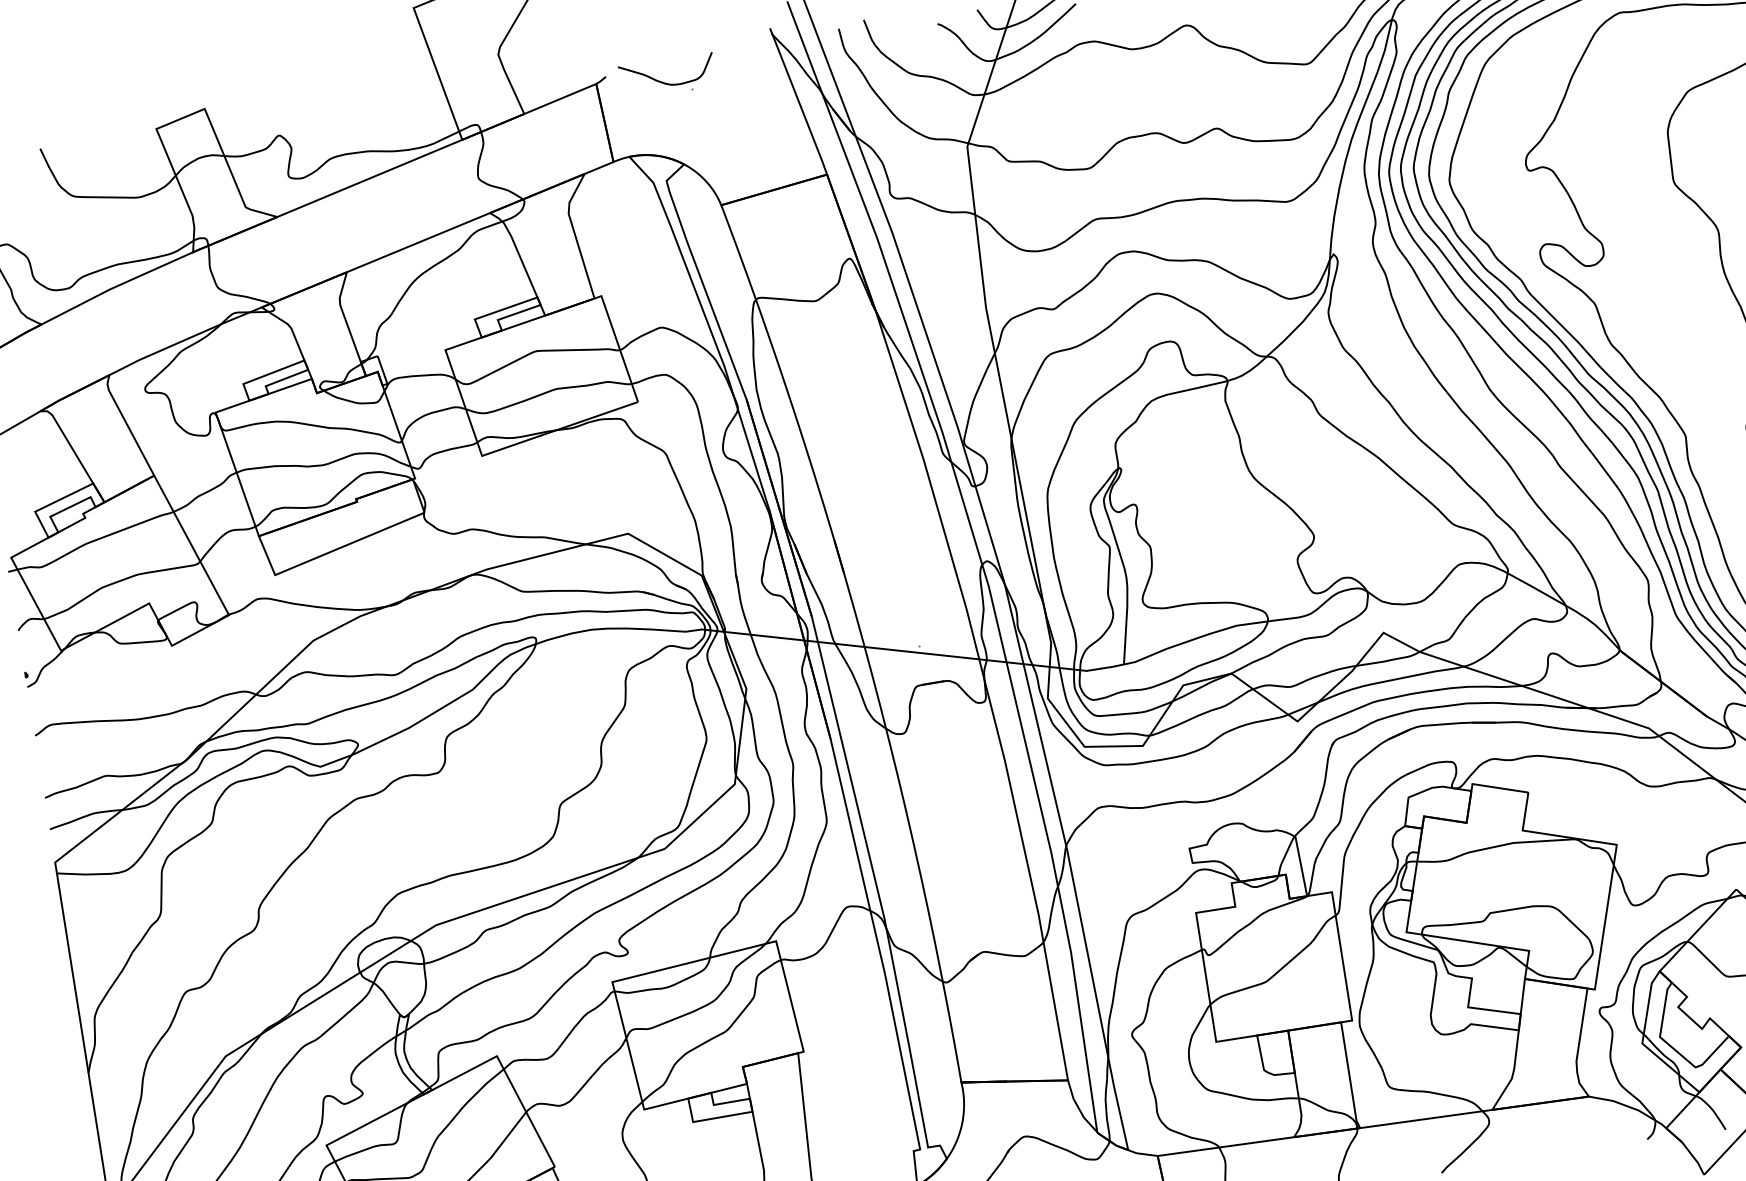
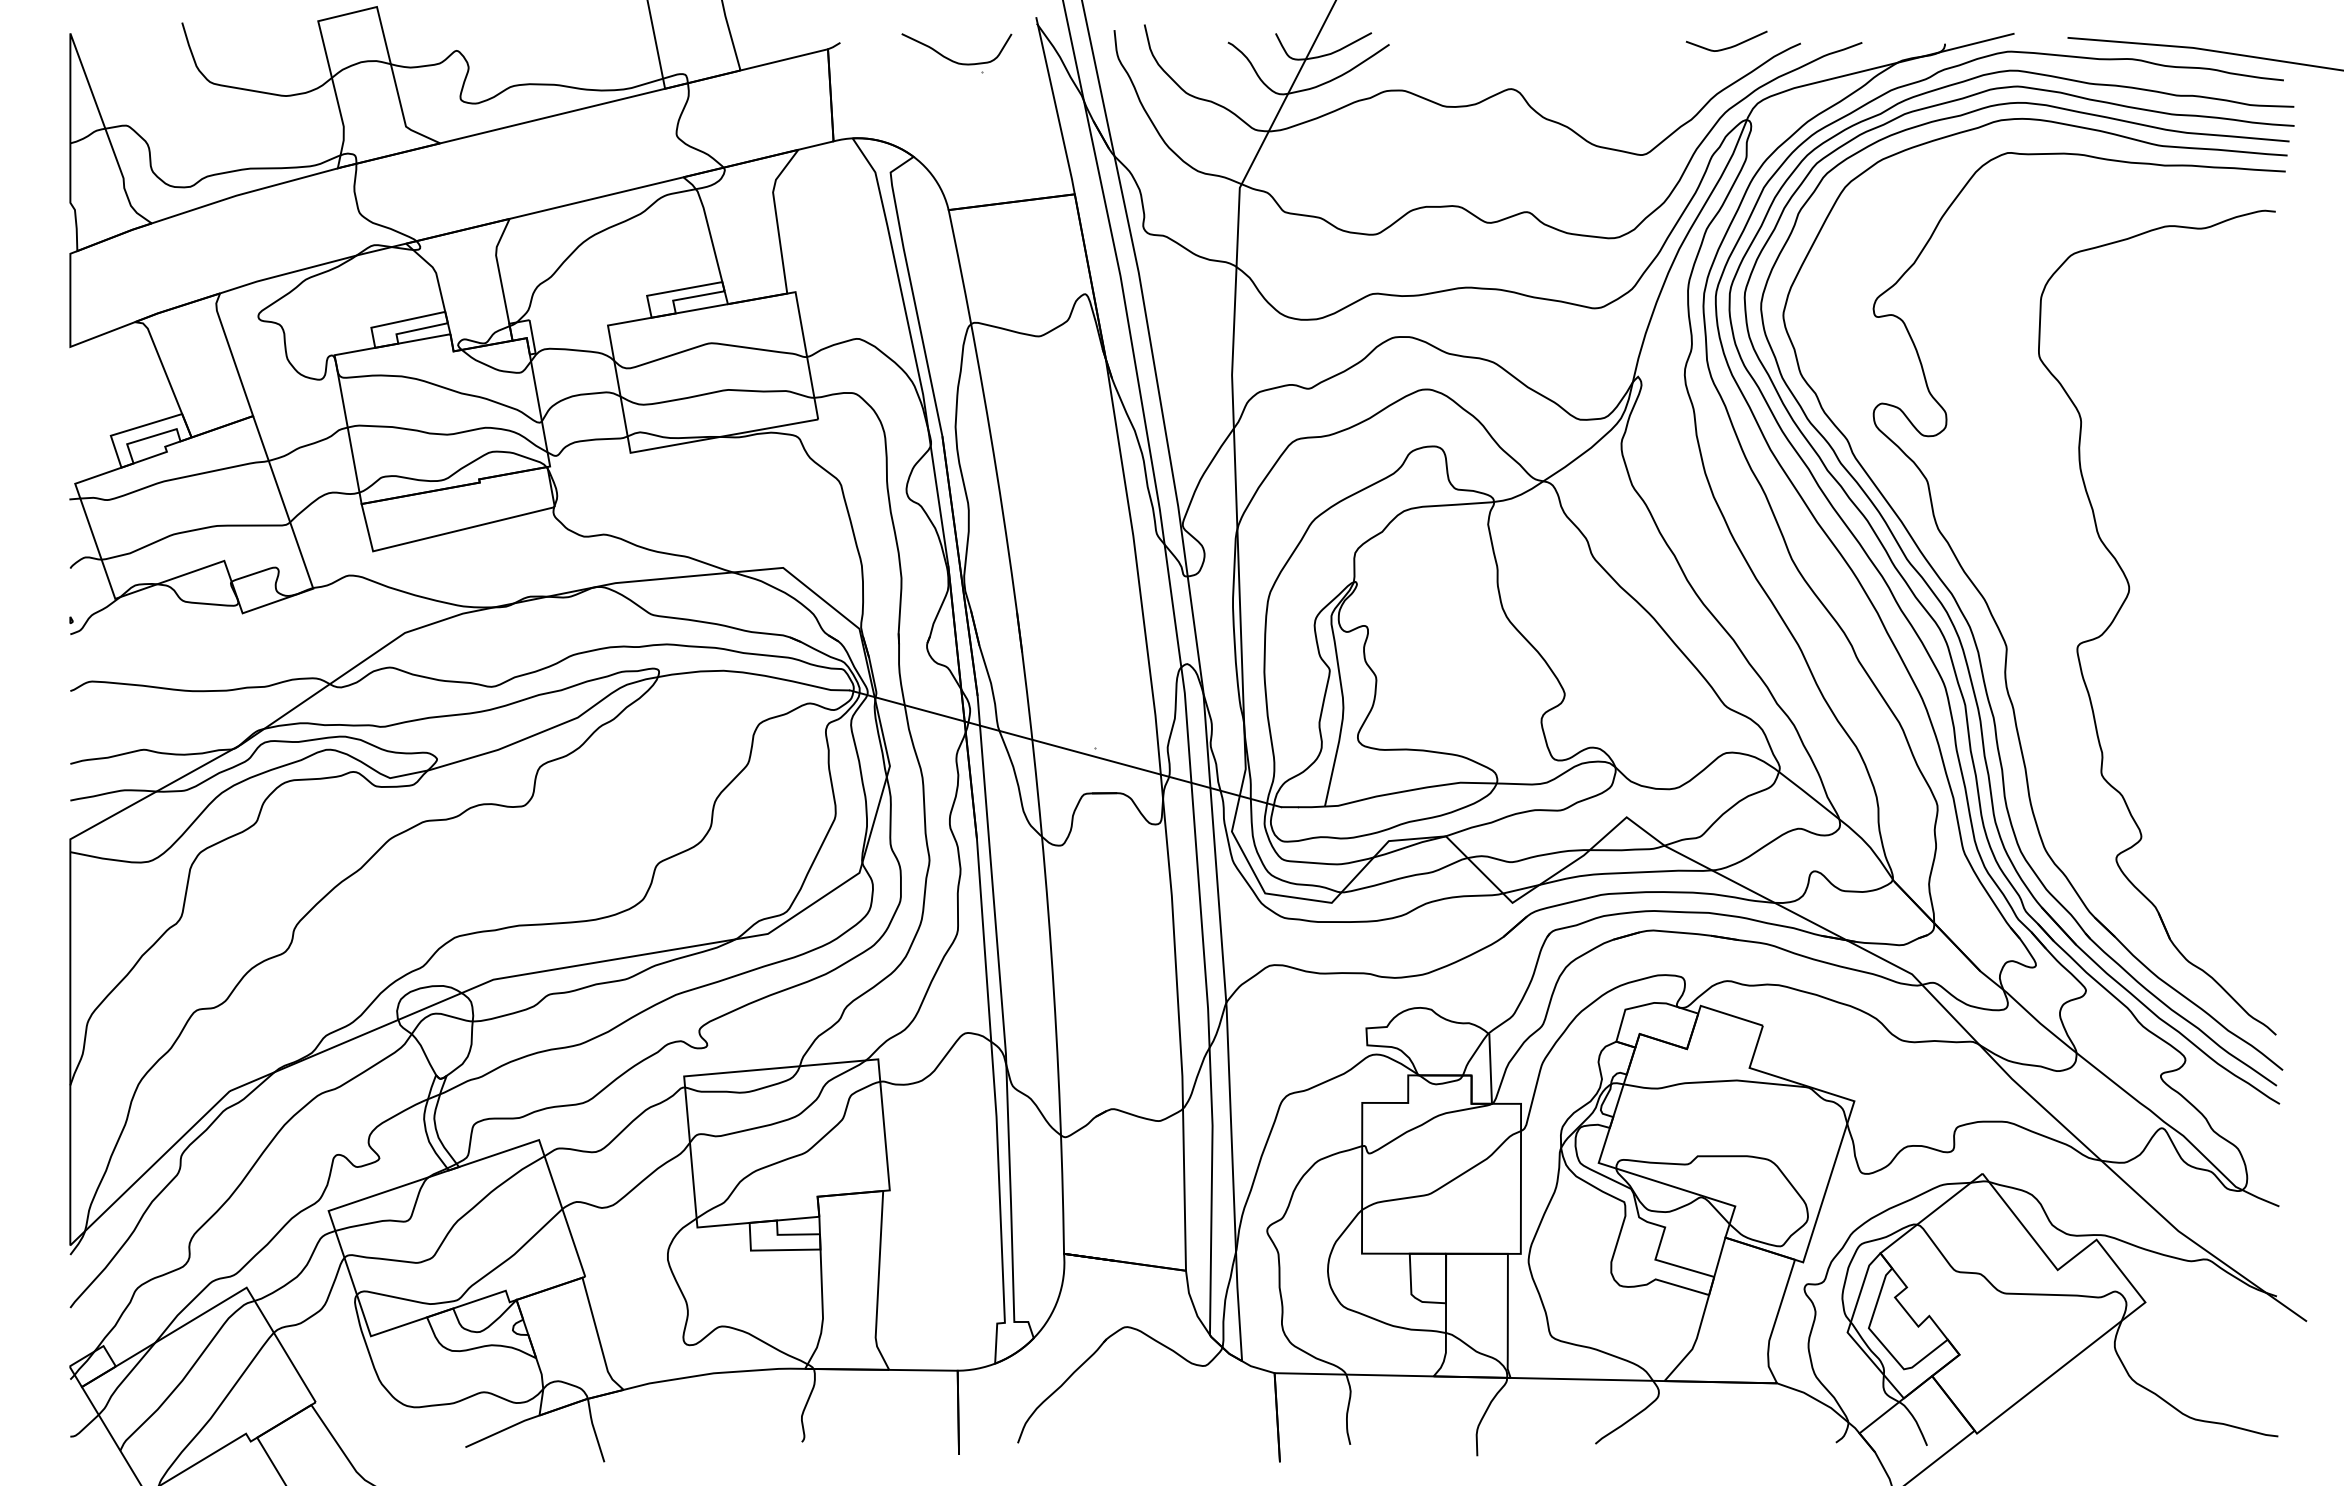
part: (665, 82) -> (953, 60), moved

